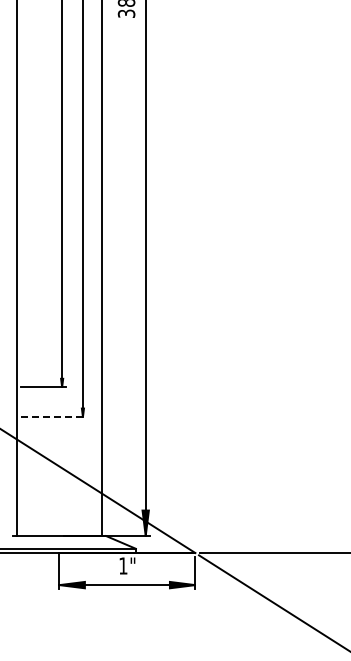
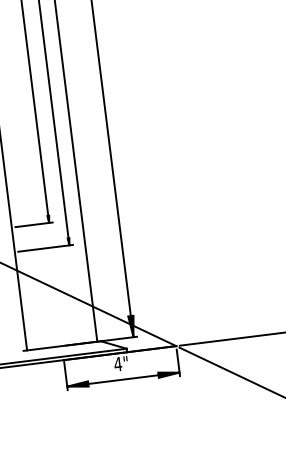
line: (54, 417) -> (45, 248), dashed -> solid
text: (122, 565) -> (117, 363), 1" -> 4"

